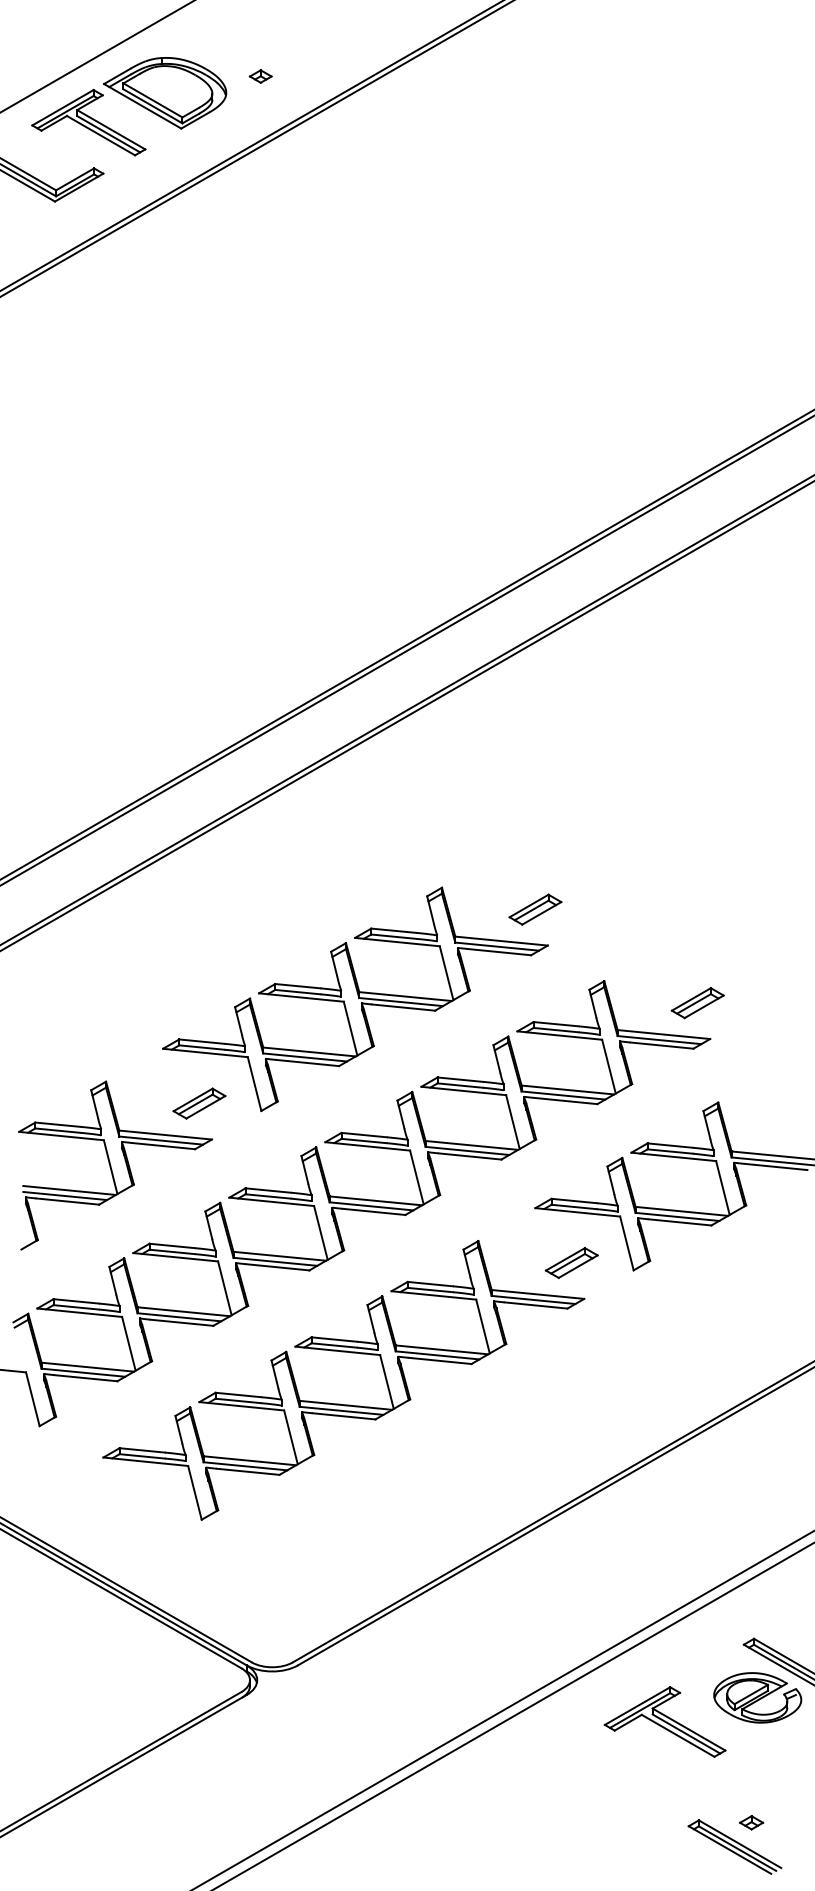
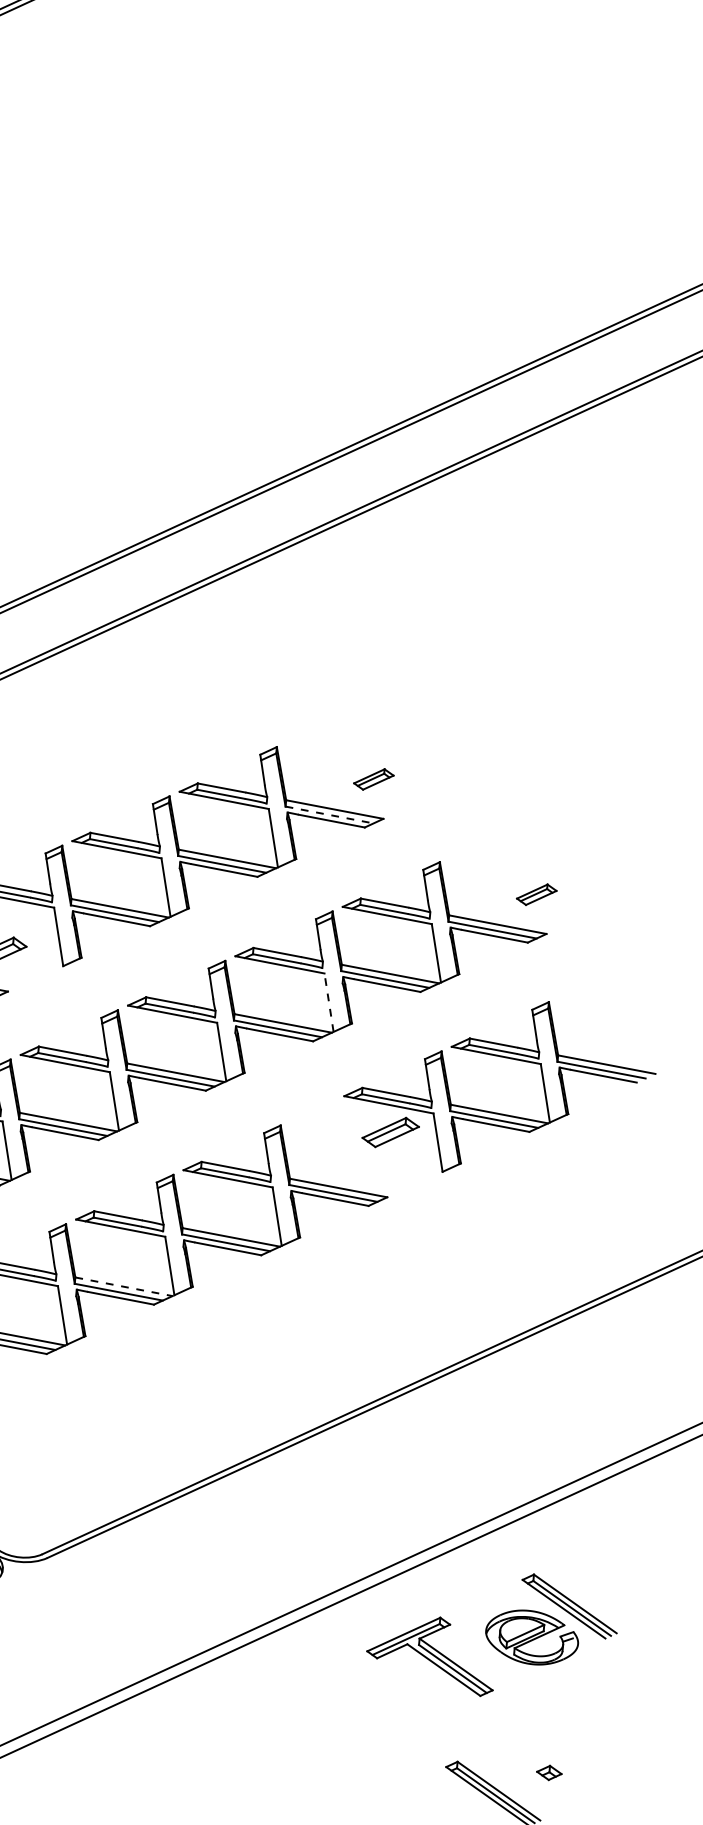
part: (535, 909) -> (373, 779), size x0.7
line: (497, 946) -> (329, 814), solid -> dashed
part: (697, 1003) -> (536, 895), size x0.7
line: (512, 1122) -> (328, 1003), solid -> dashed
part: (571, 1262) -> (390, 1131), moved
line: (346, 1405) -> (124, 1287), solid -> dashed
part: (751, 1822) -> (549, 1772), moved

